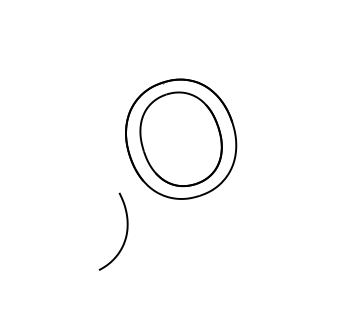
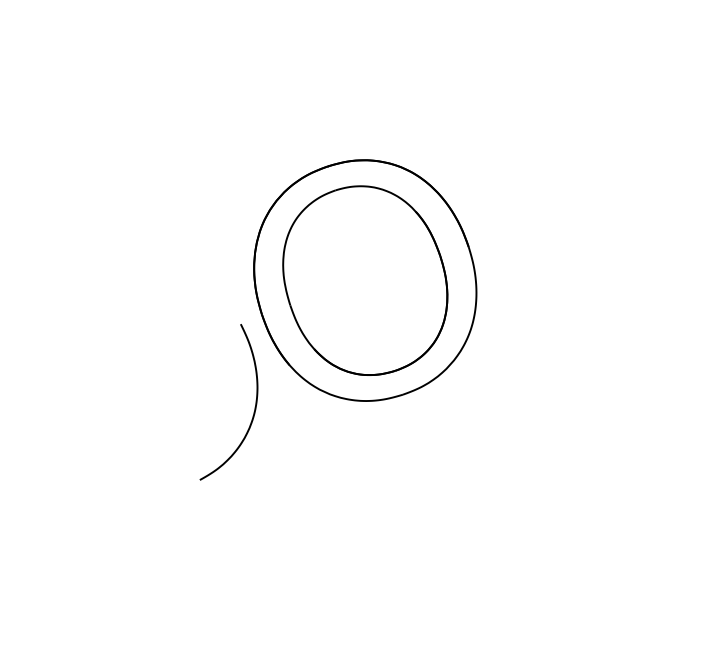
curve: (125, 234) -> (253, 408), moved

